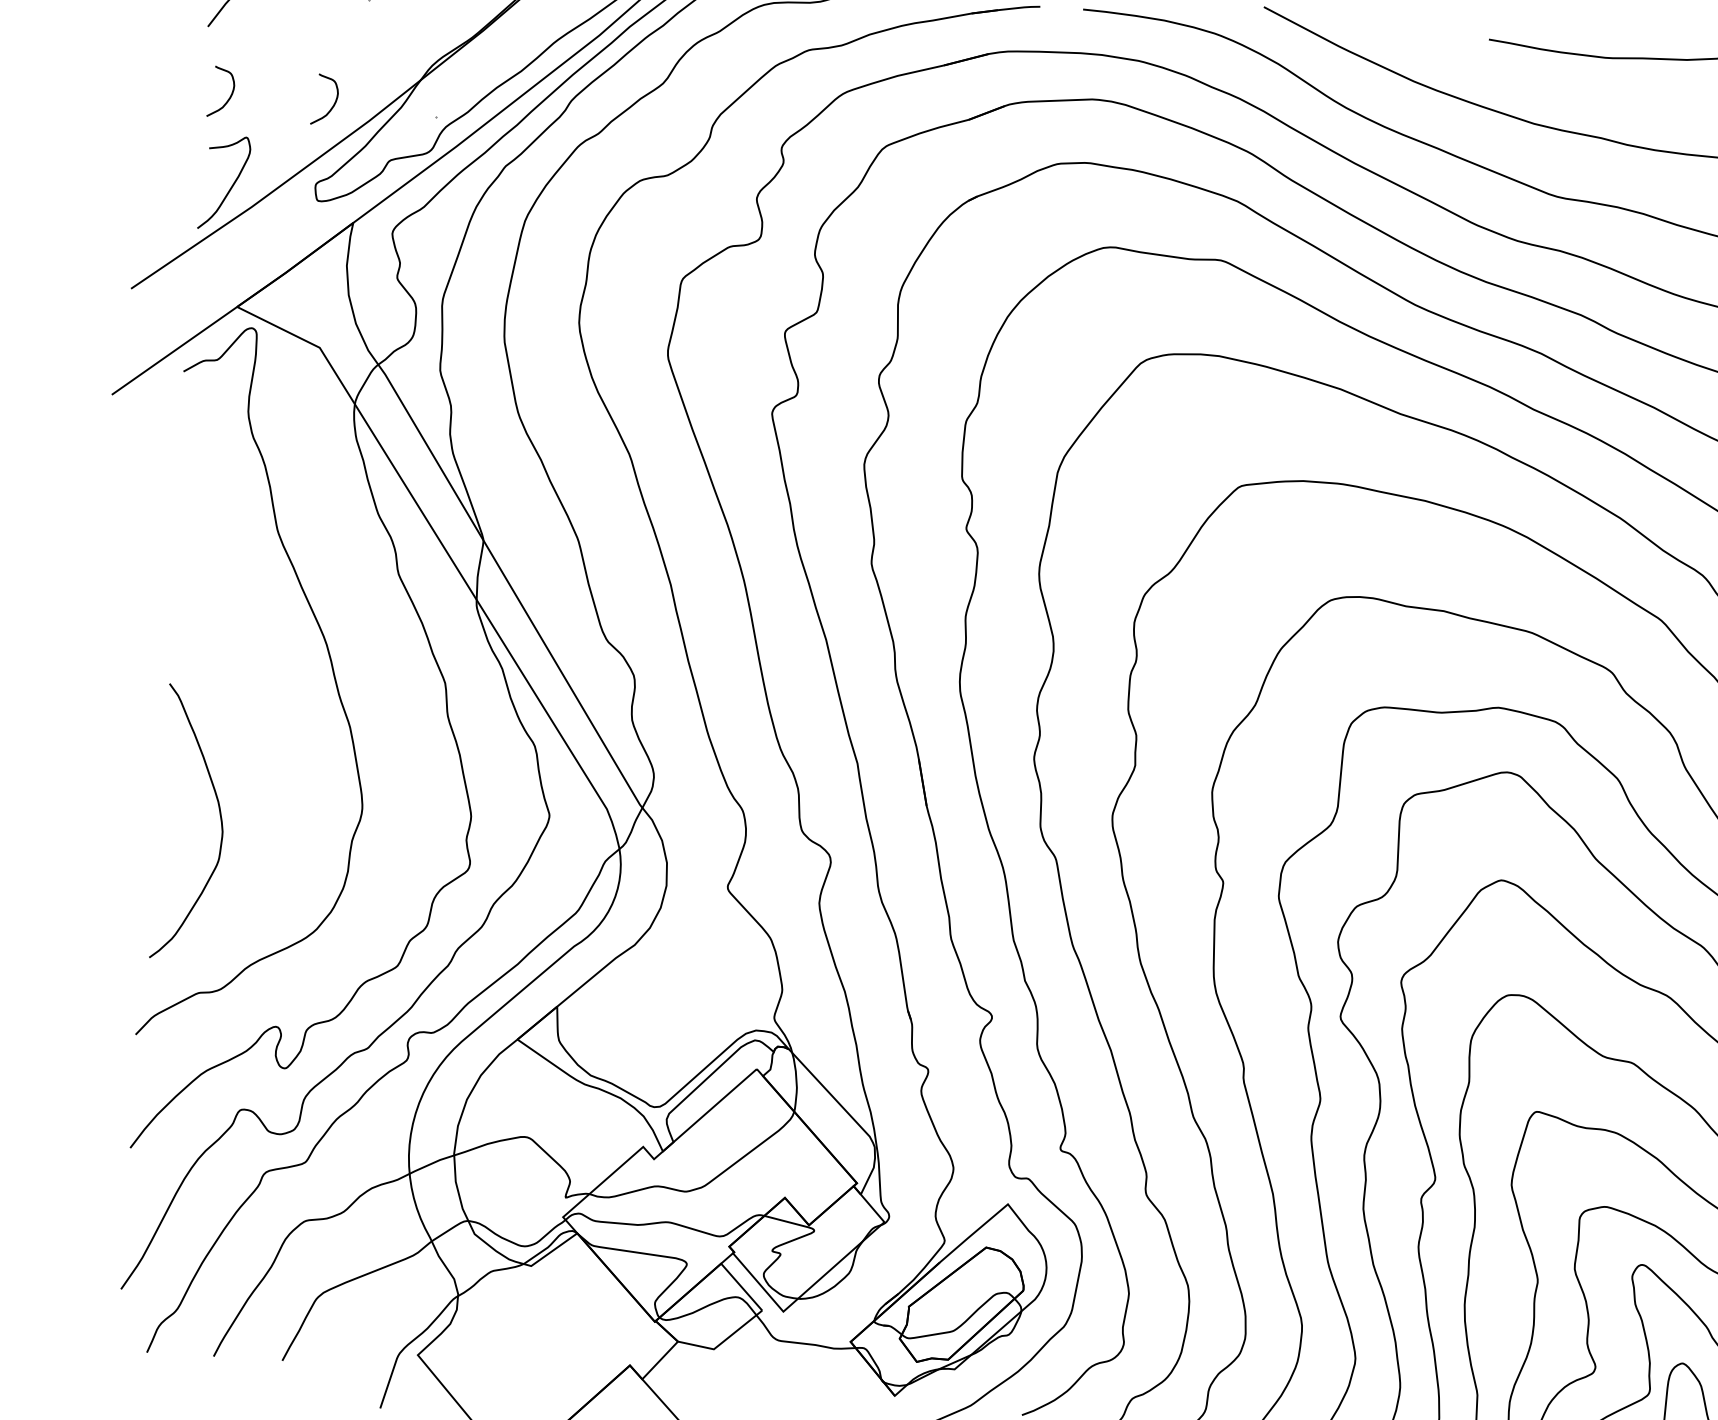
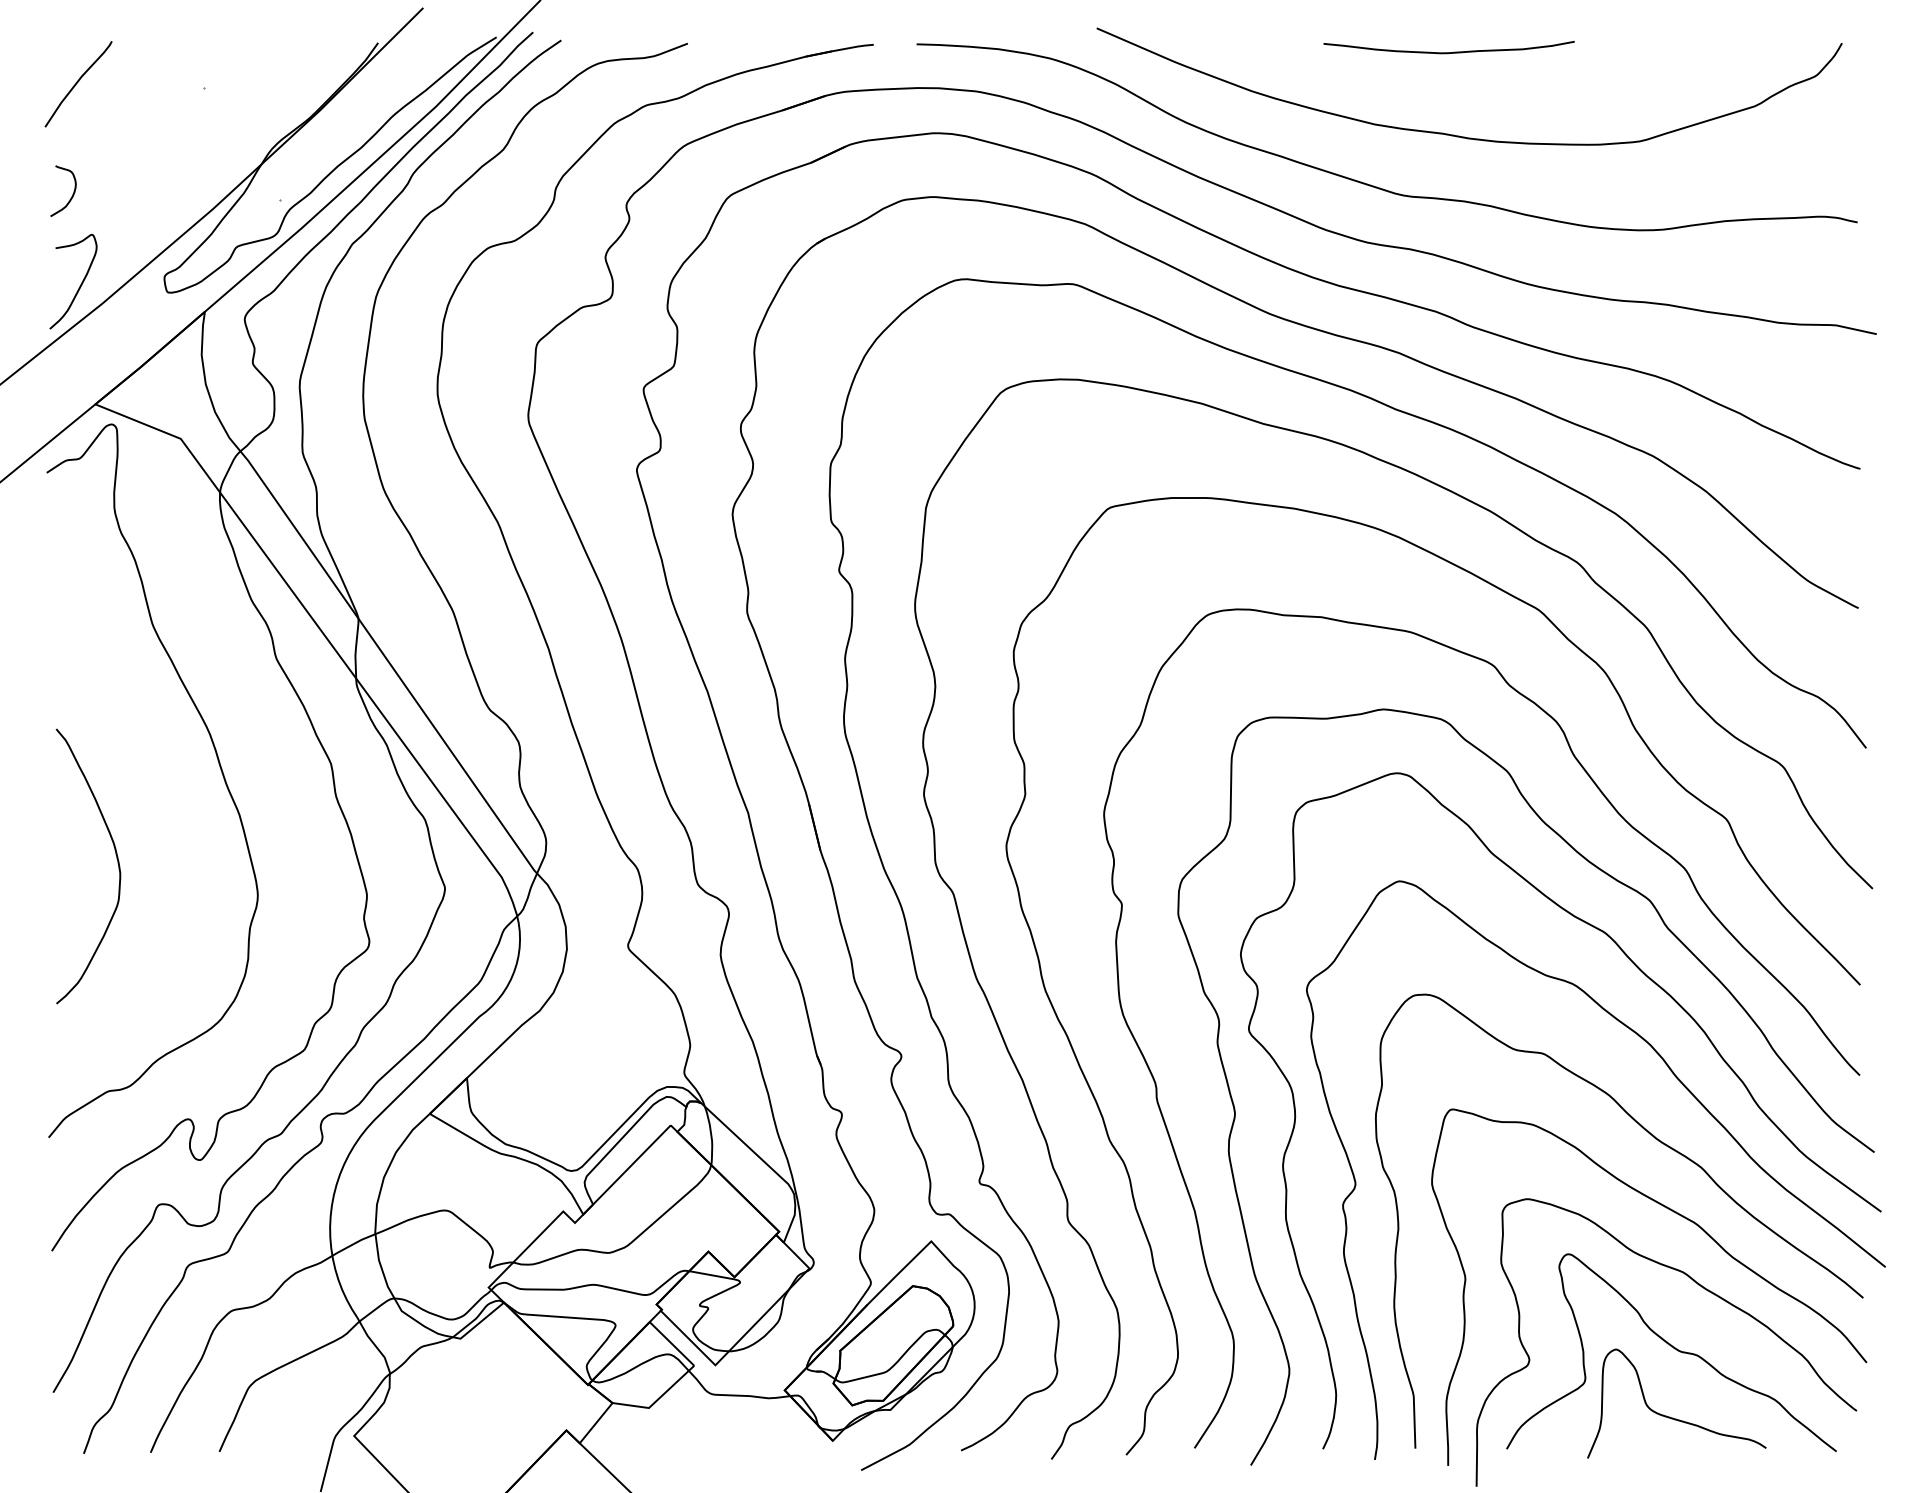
curve: (333, 103) -> (176, 194), removed
curve: (219, 817) -> (116, 858), moved

